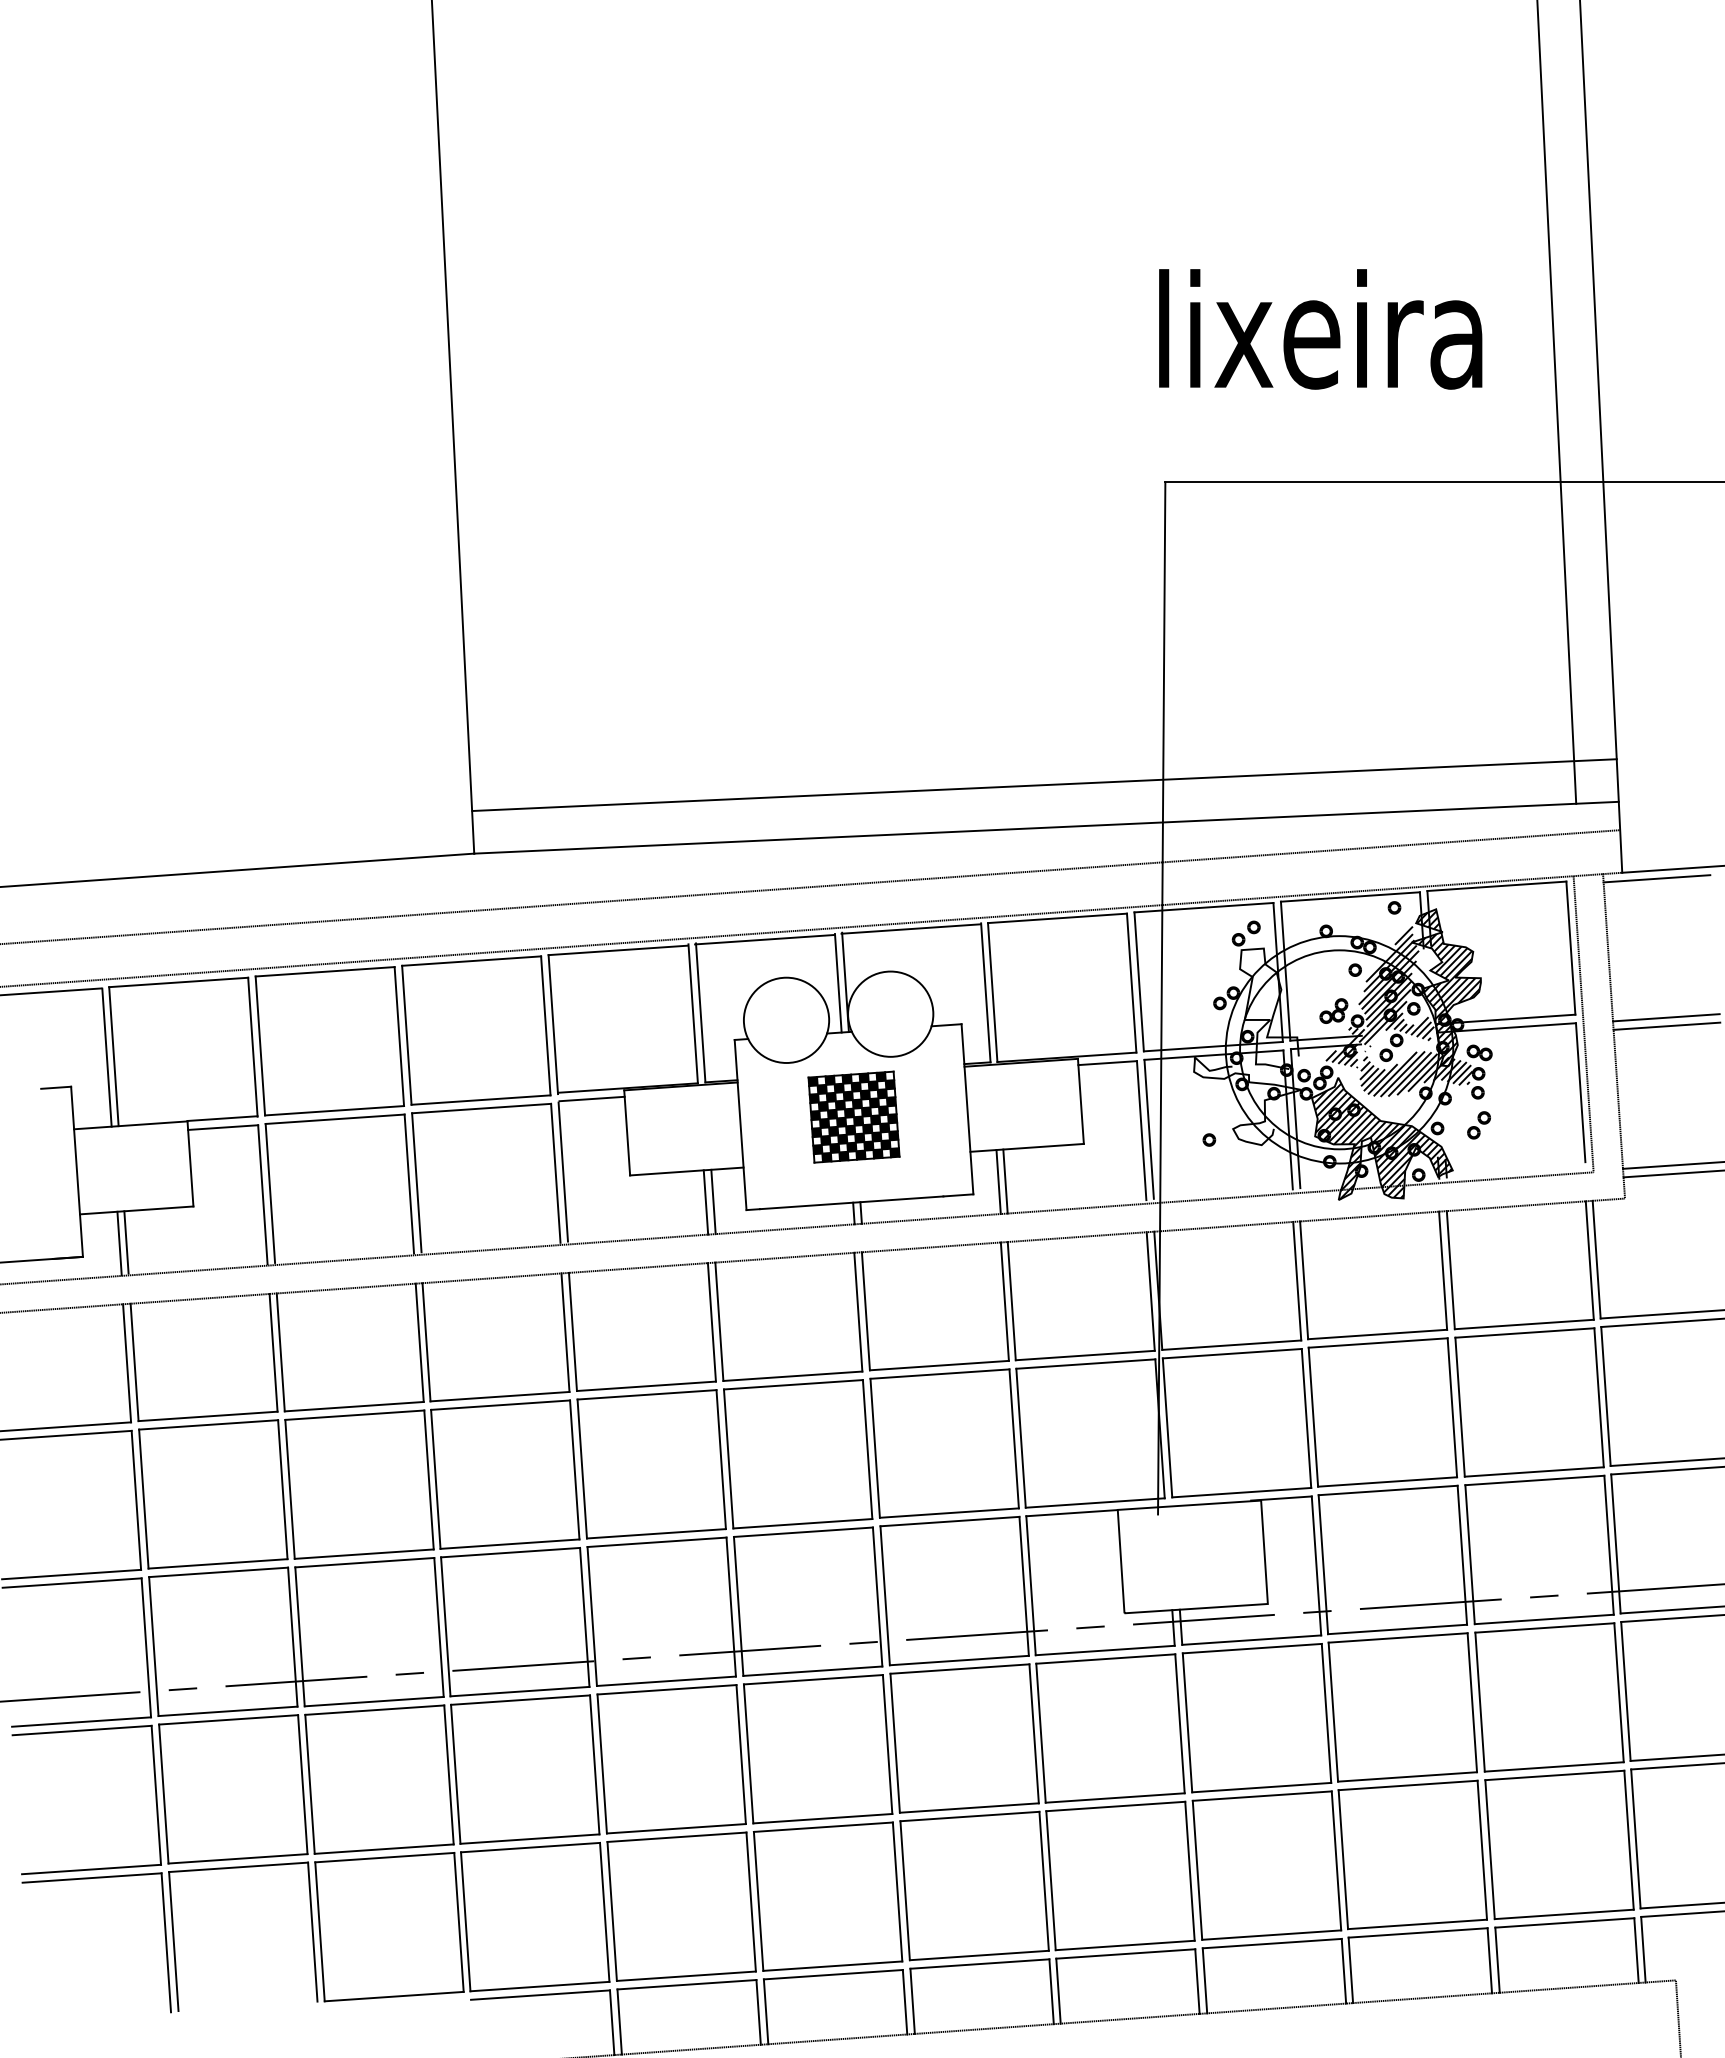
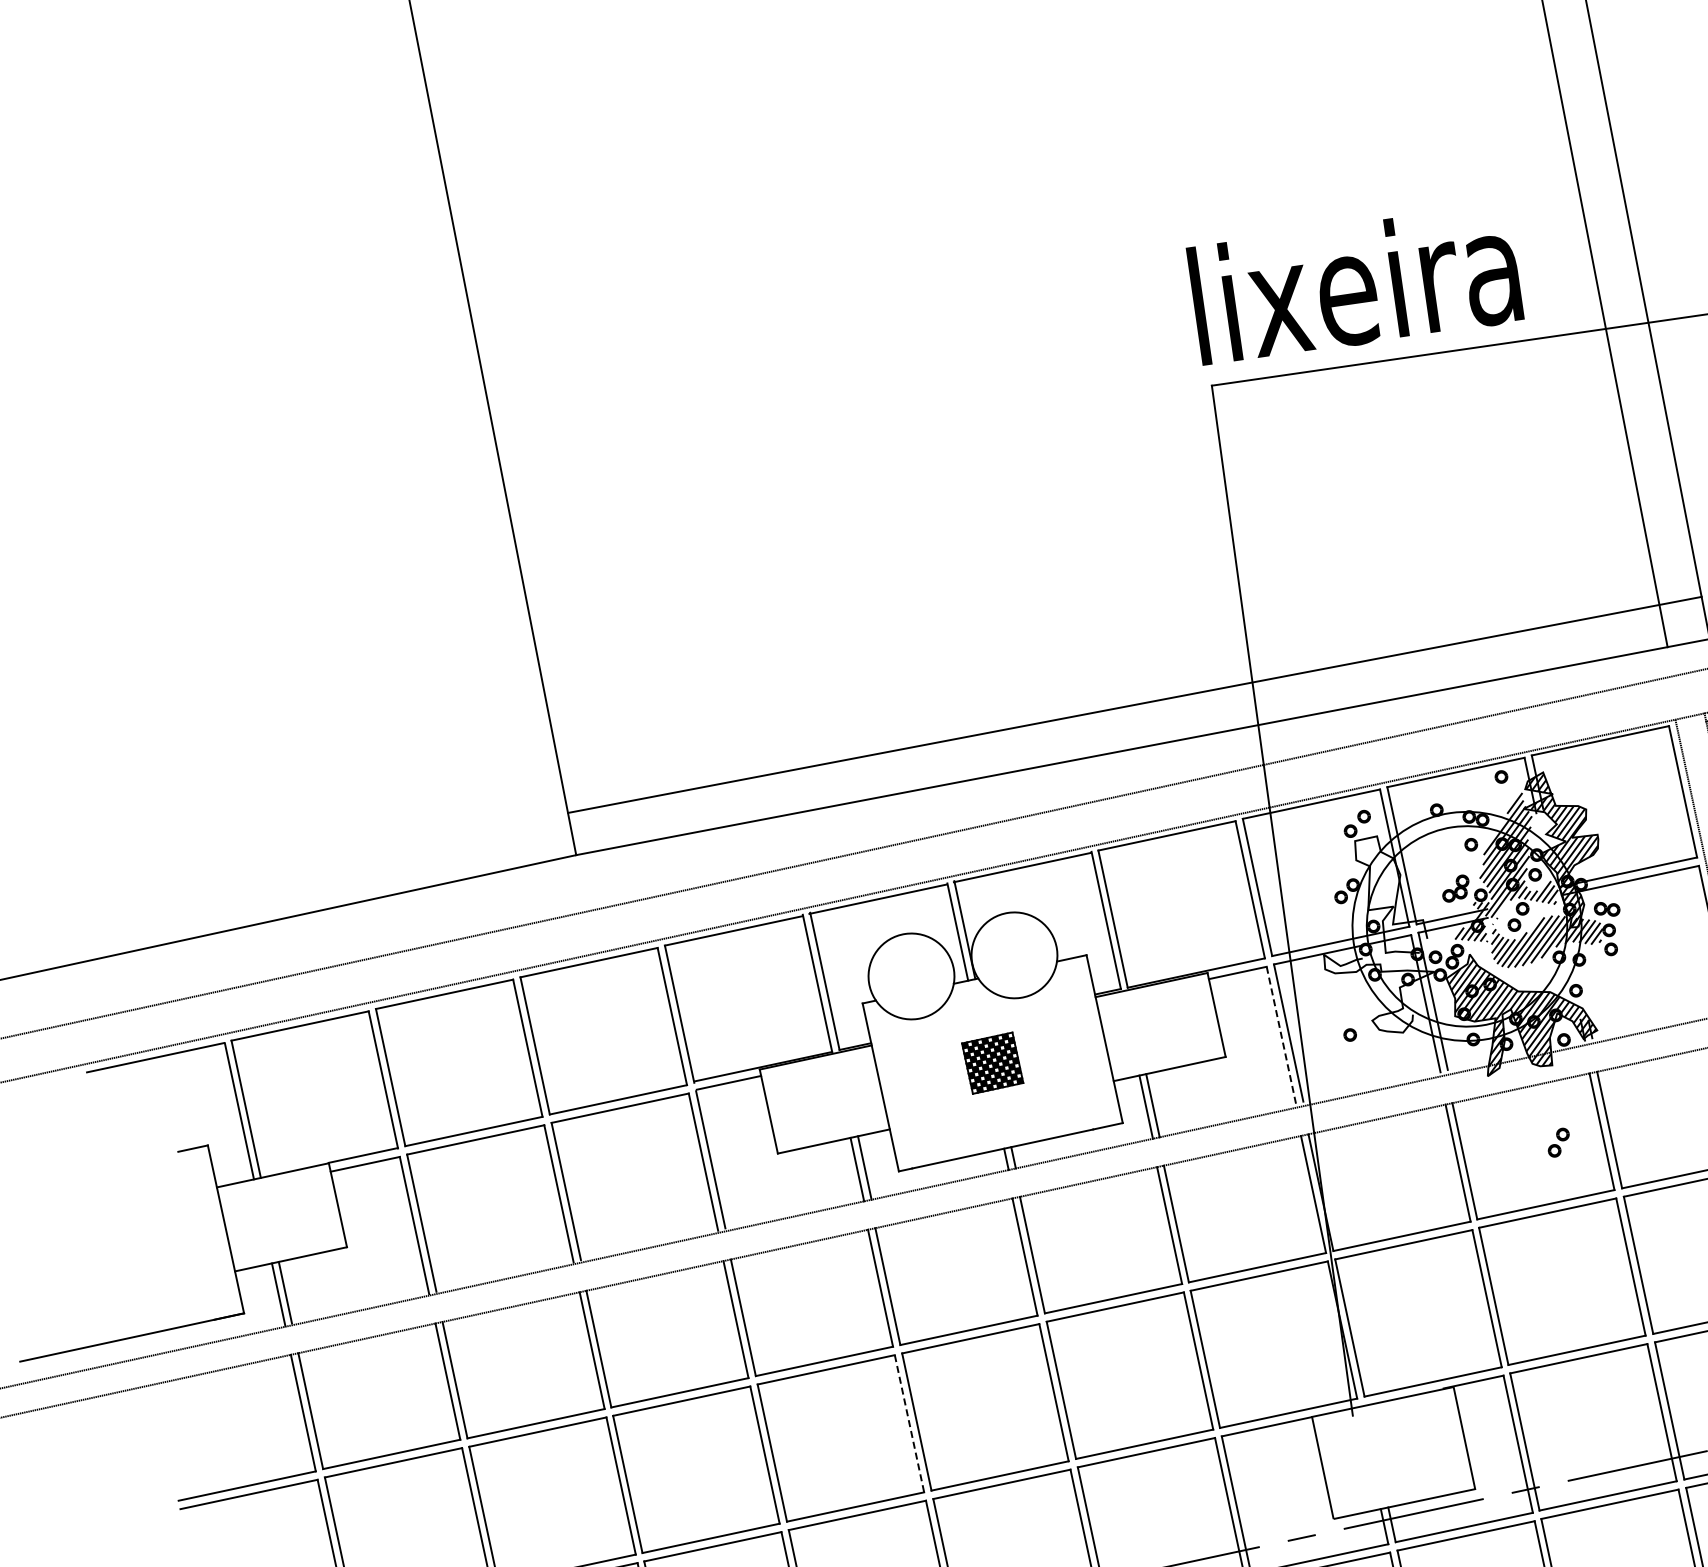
text: (1320, 329) -> (1355, 284), moved
part: (853, 1116) -> (992, 1062), size x0.6
part: (1478, 1125) -> (1558, 1142), moved
line: (1141, 1130) -> (1281, 1035), solid -> dashed
line: (721, 1459) -> (909, 1423), solid -> dashed

